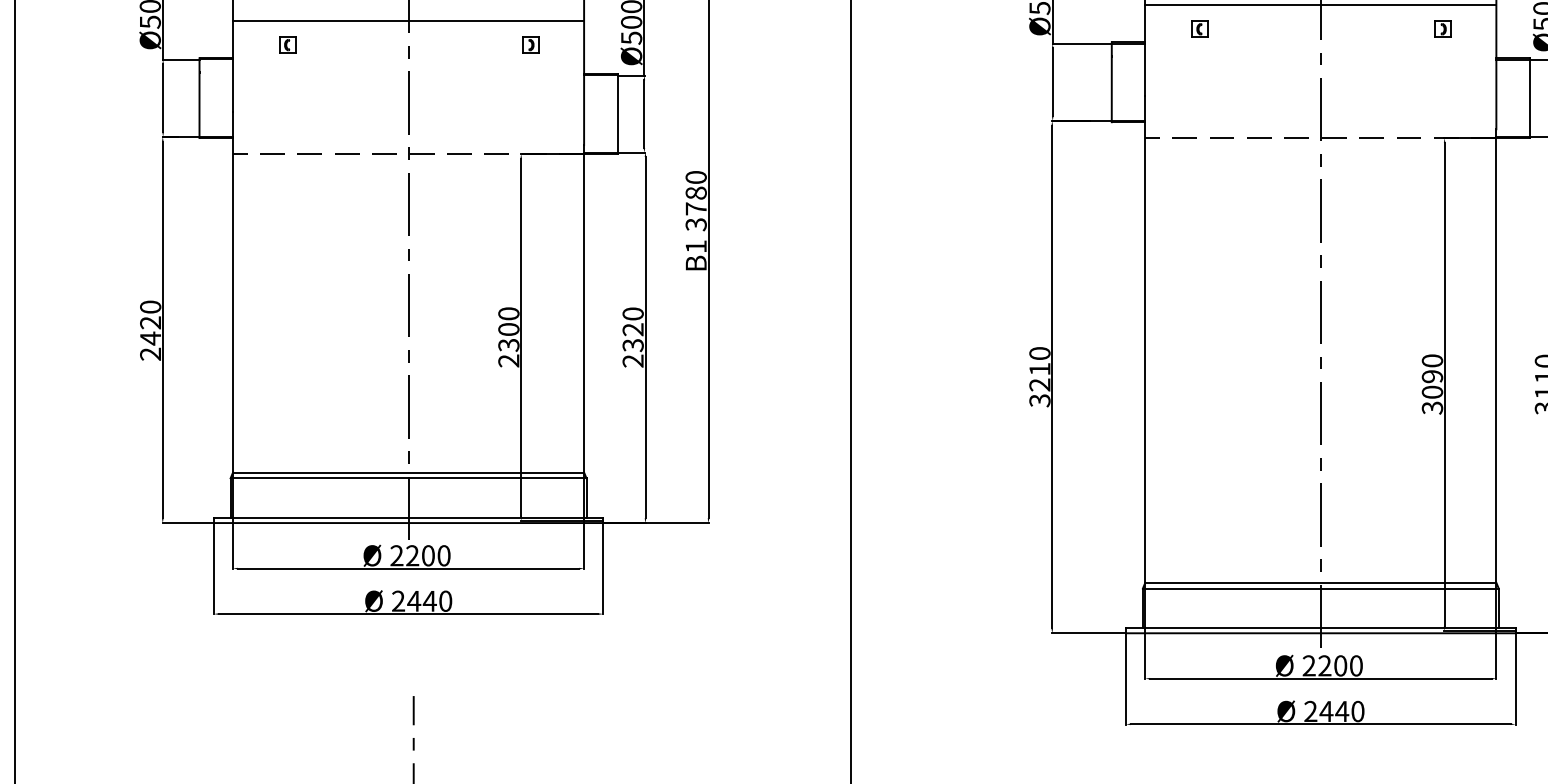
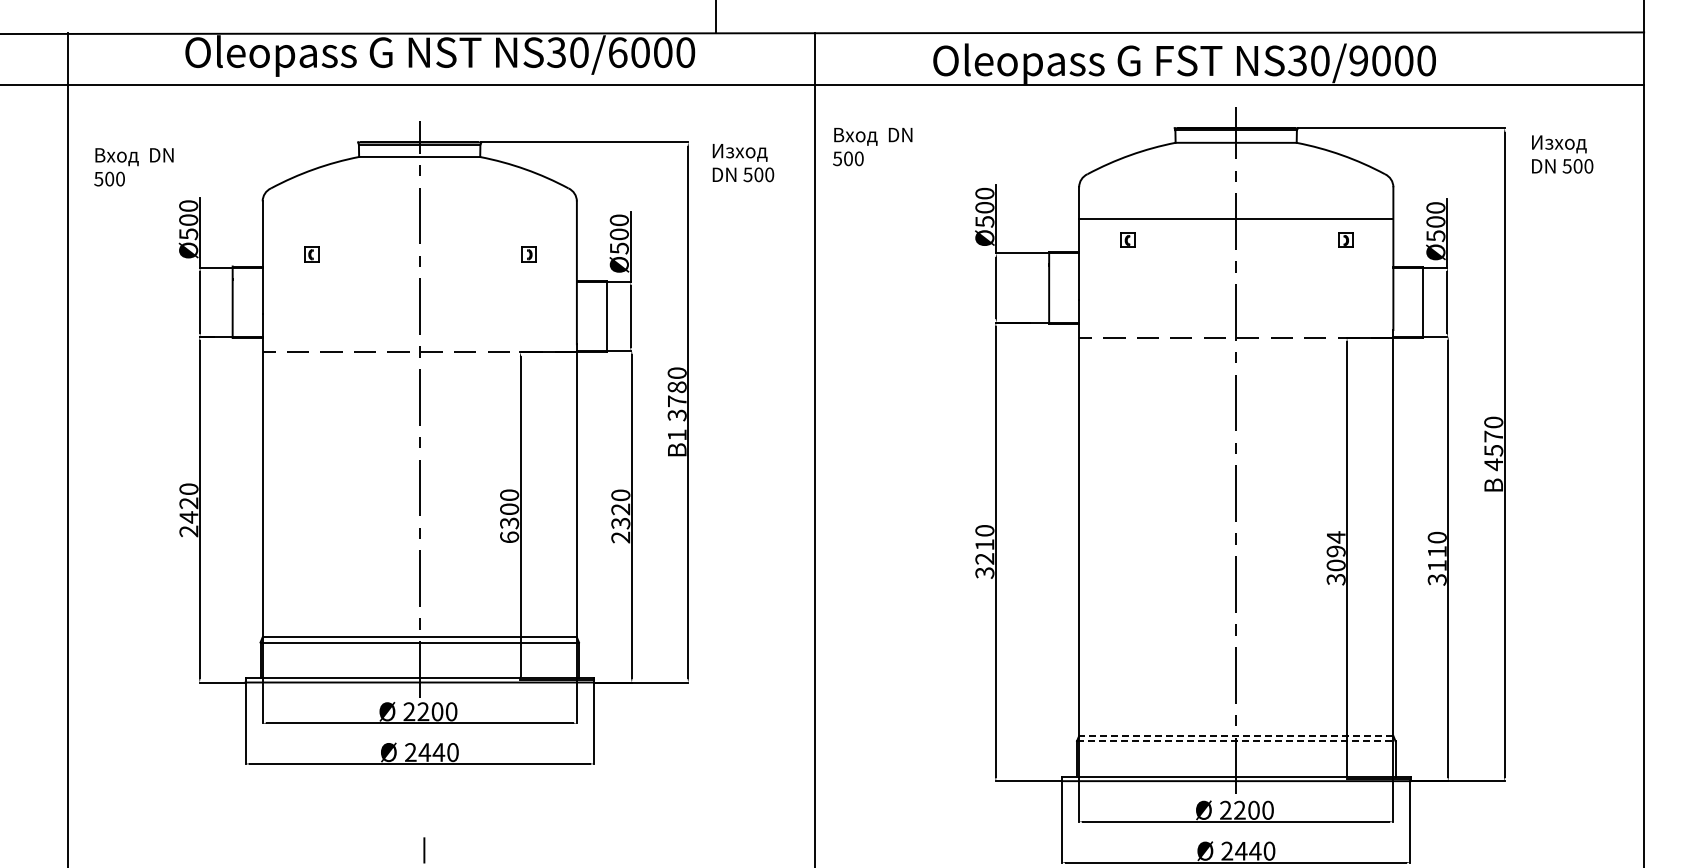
line: (408, 20) -> (419, 232), removed
text: (508, 361) -> (509, 537), 2300 -> 6300
text: (1431, 361) -> (1335, 537), 3090 -> 3094
line: (1319, 582) -> (1235, 735), solid -> dashed
line: (1321, 588) -> (1236, 741), solid -> dashed

